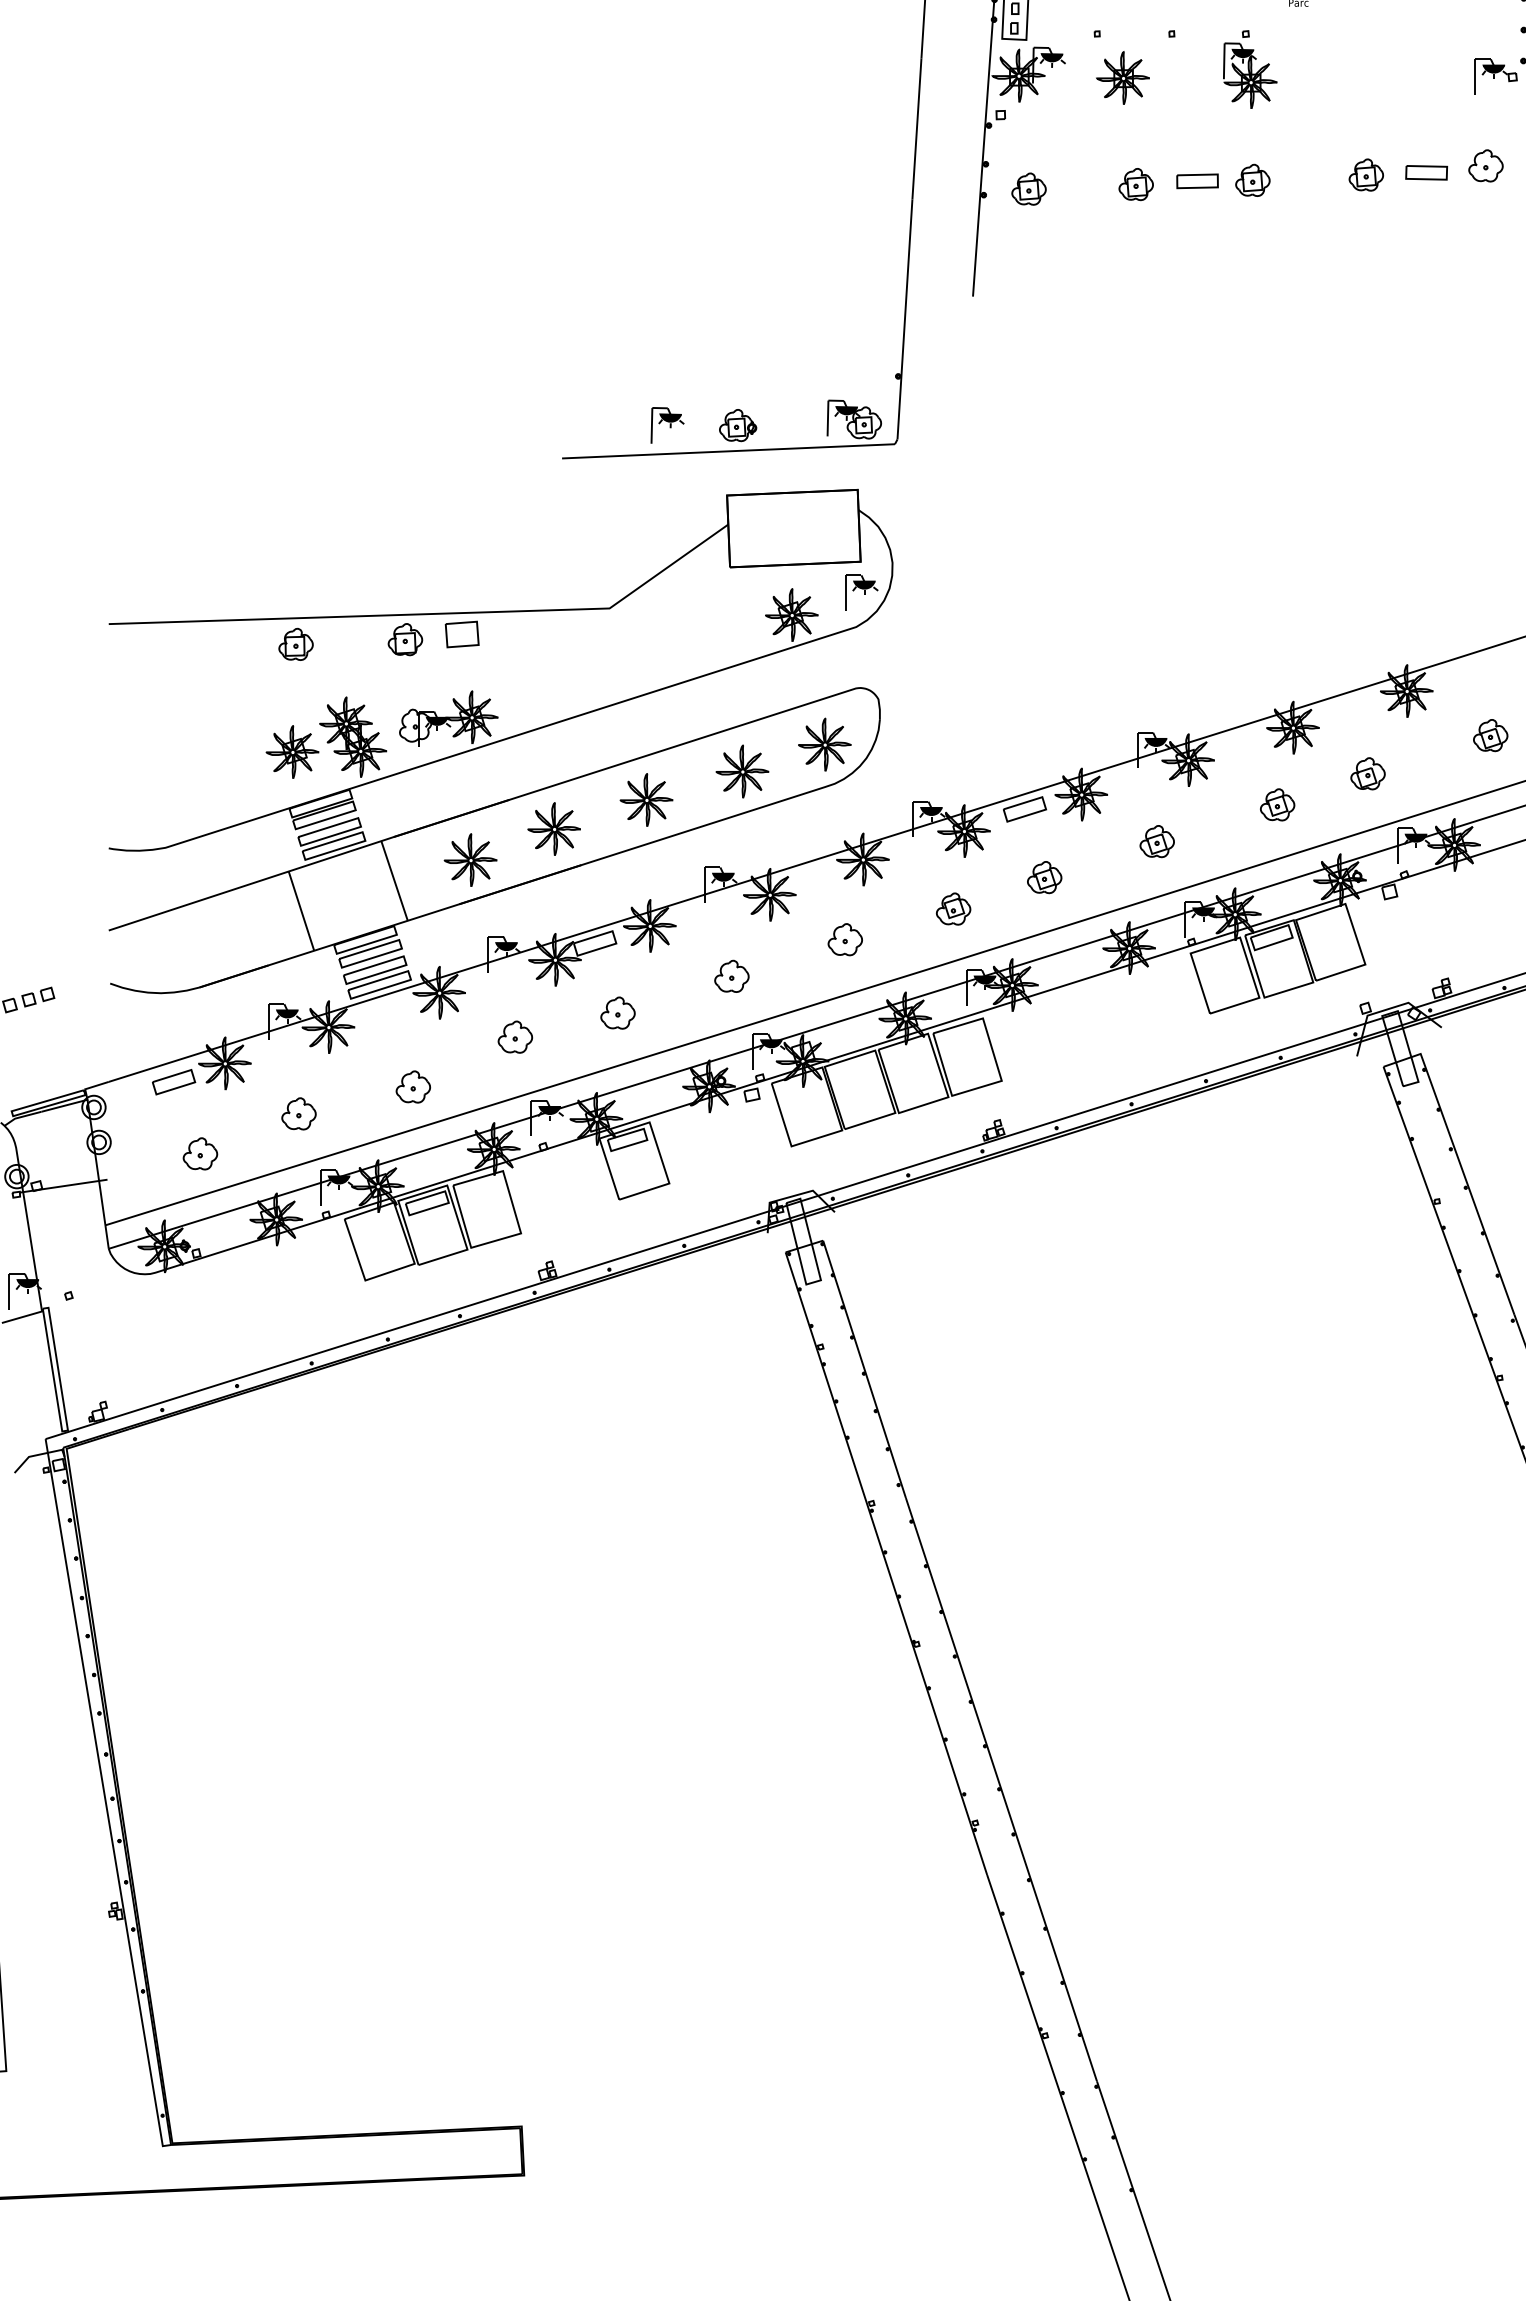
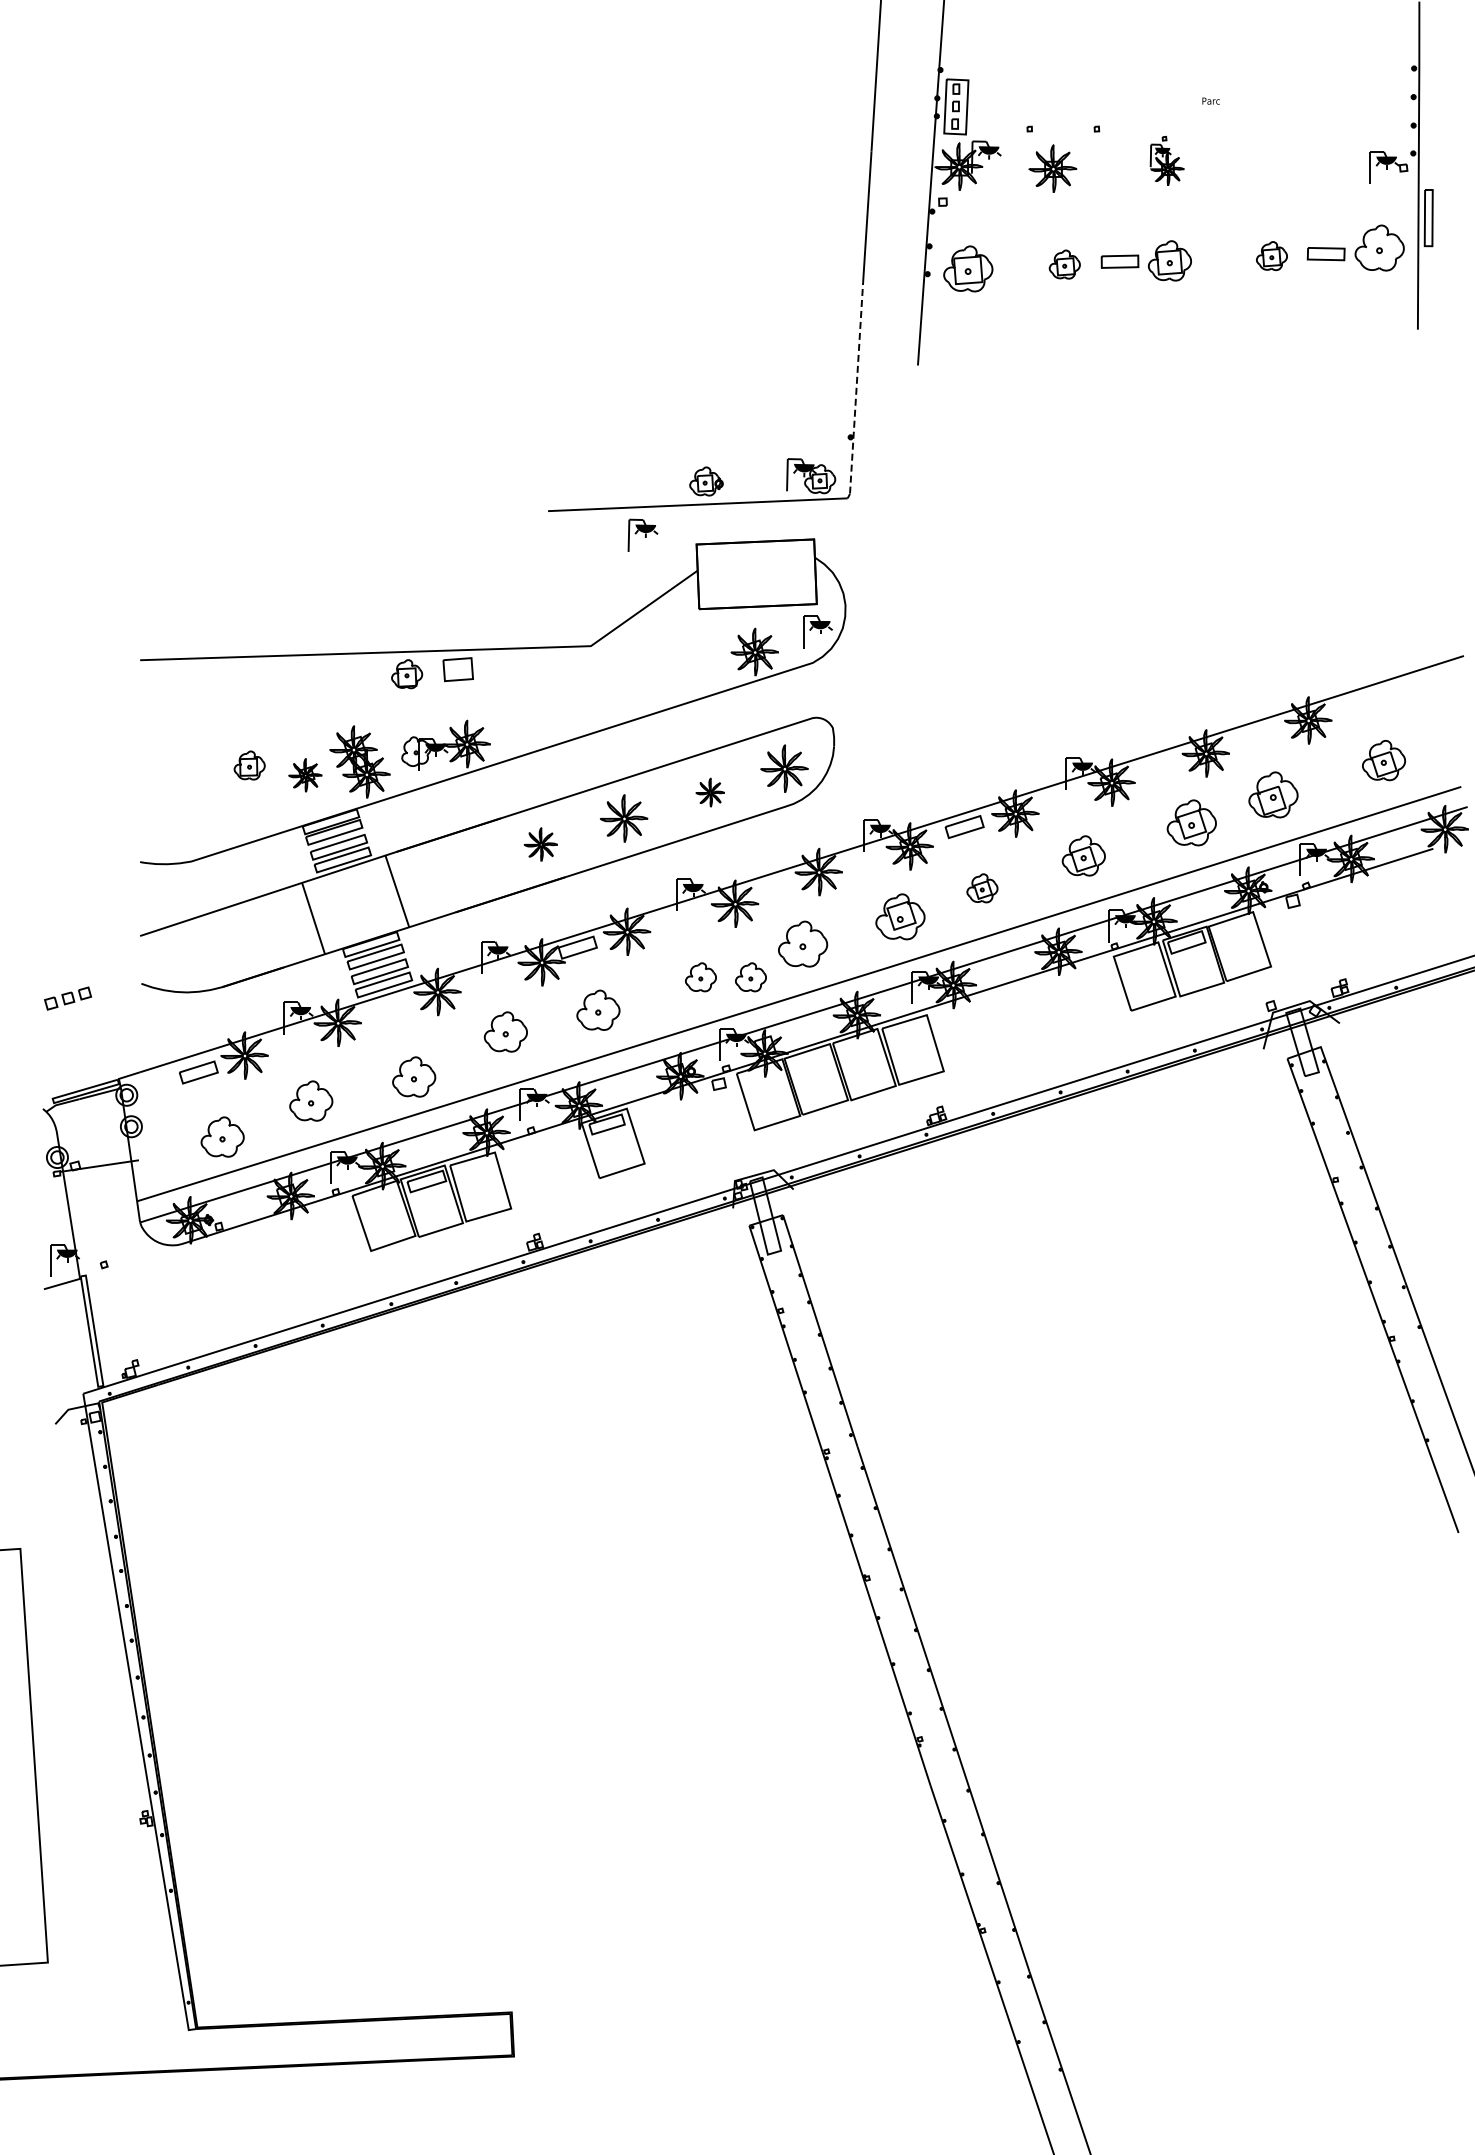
part: (1249, 68) -> (1166, 160), size x0.7
part: (1485, 165) -> (1379, 247), size x1.6
part: (1252, 179) -> (1169, 260), size x1.4
part: (1029, 188) -> (968, 268), size x1.6
line: (904, 319) -> (856, 386), solid -> dashed
part: (666, 424) -> (642, 534), moved
part: (295, 644) -> (249, 765), moved
part: (1490, 735) -> (1383, 760), size x1.4
part: (292, 752) -> (305, 775), size x0.7
part: (742, 771) -> (710, 792), size x0.6
part: (1368, 773) -> (1273, 794), size x1.6
part: (1278, 804) -> (1192, 822), size x1.6
part: (553, 828) -> (540, 844), size x0.7
part: (1156, 841) -> (1083, 855), size x1.4
part: (470, 859) -> (465, 872), removed
part: (953, 908) -> (900, 916), size x1.6
part: (844, 939) -> (802, 944), size x1.6
part: (786, 976) -> (750, 977), added
part: (618, 1013) -> (598, 1010), size x1.4
part: (515, 1036) -> (506, 1031), size x1.4
part: (413, 1086) -> (414, 1076), size x1.4
part: (299, 1113) -> (311, 1100), size x1.4
part: (200, 1153) -> (222, 1136), size x1.4

